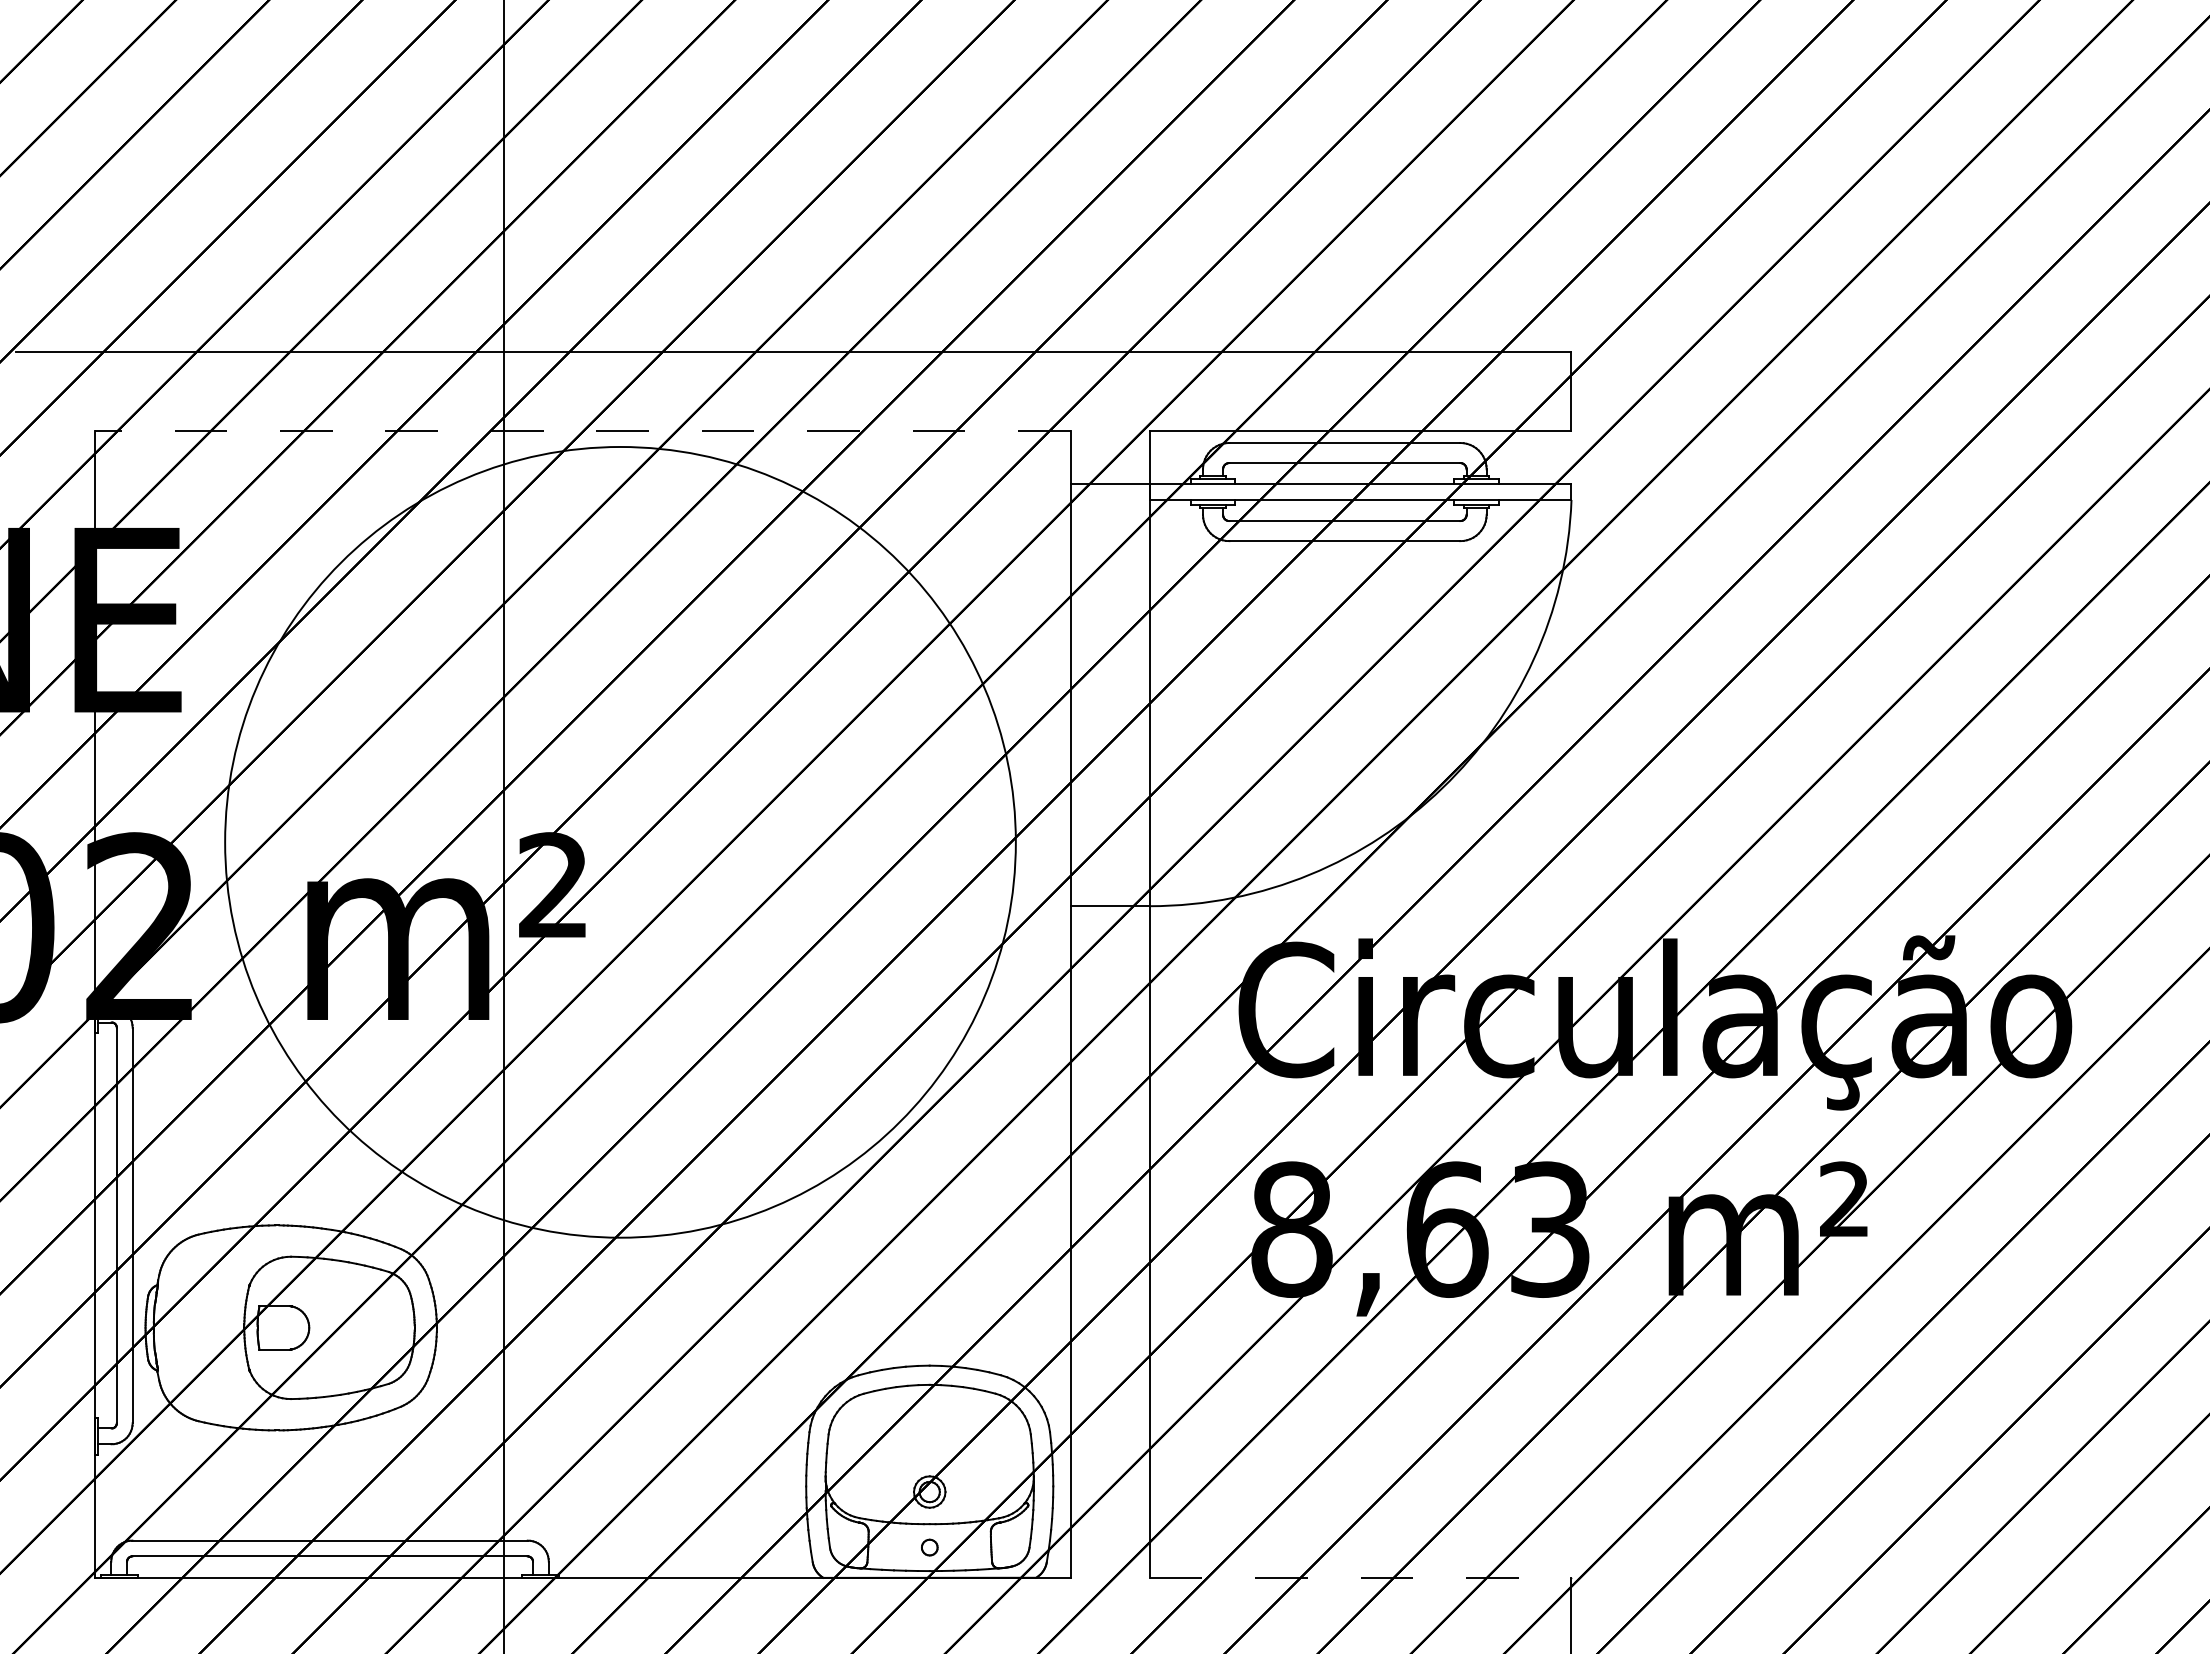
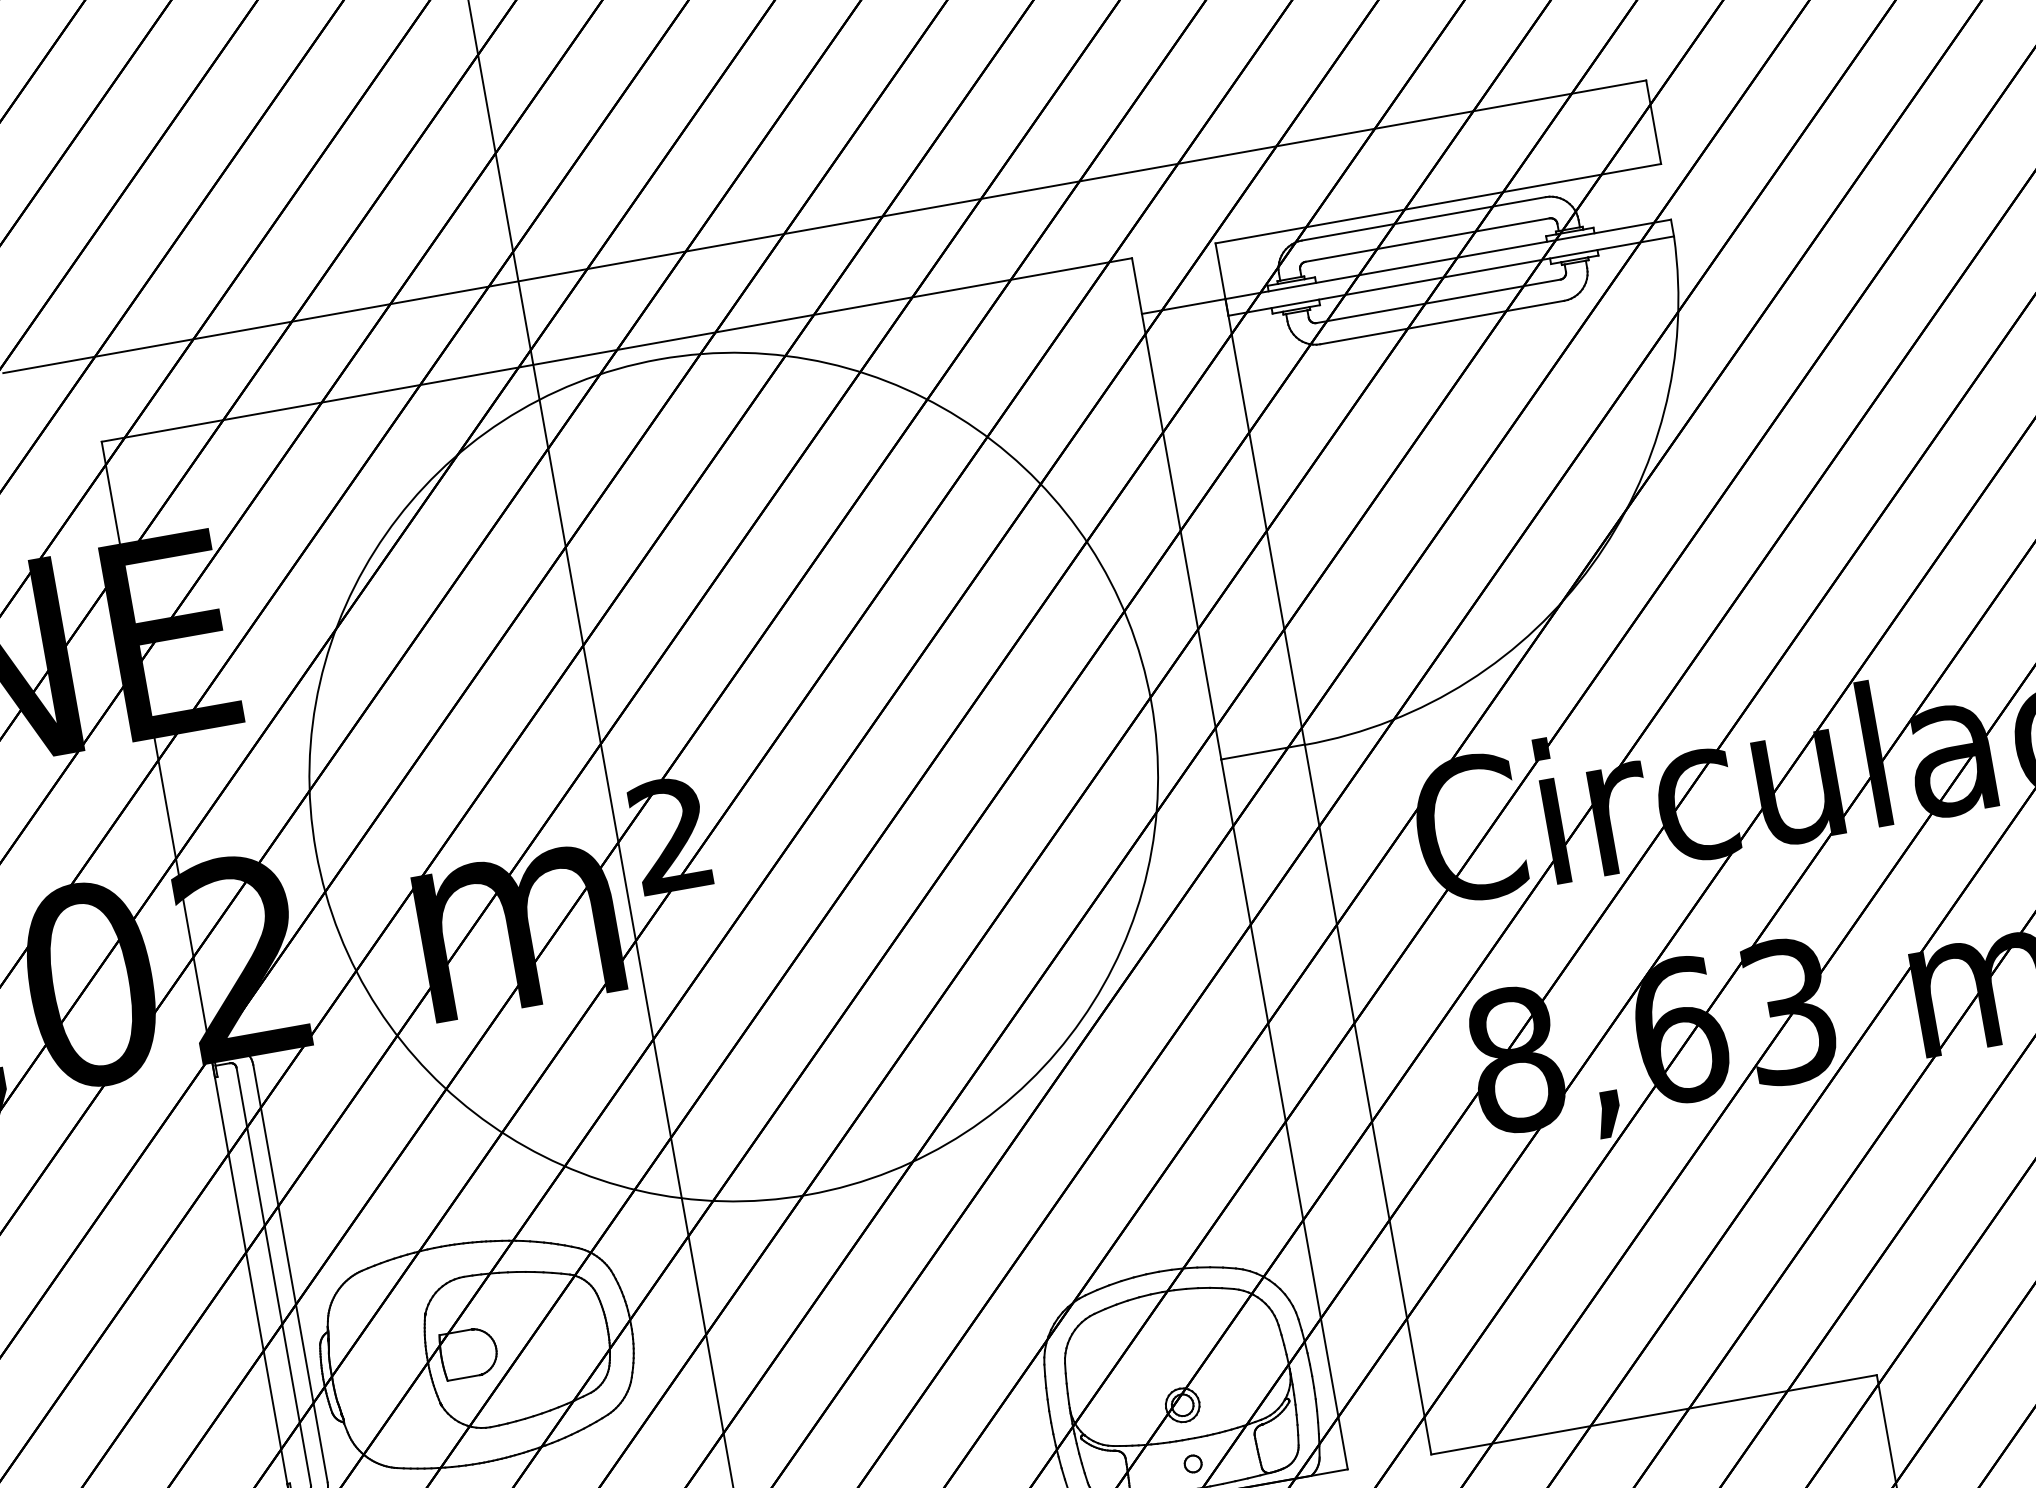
line: (583, 431) -> (617, 349), dashed -> solid
line: (1360, 1577) -> (1653, 1414), dashed -> solid

